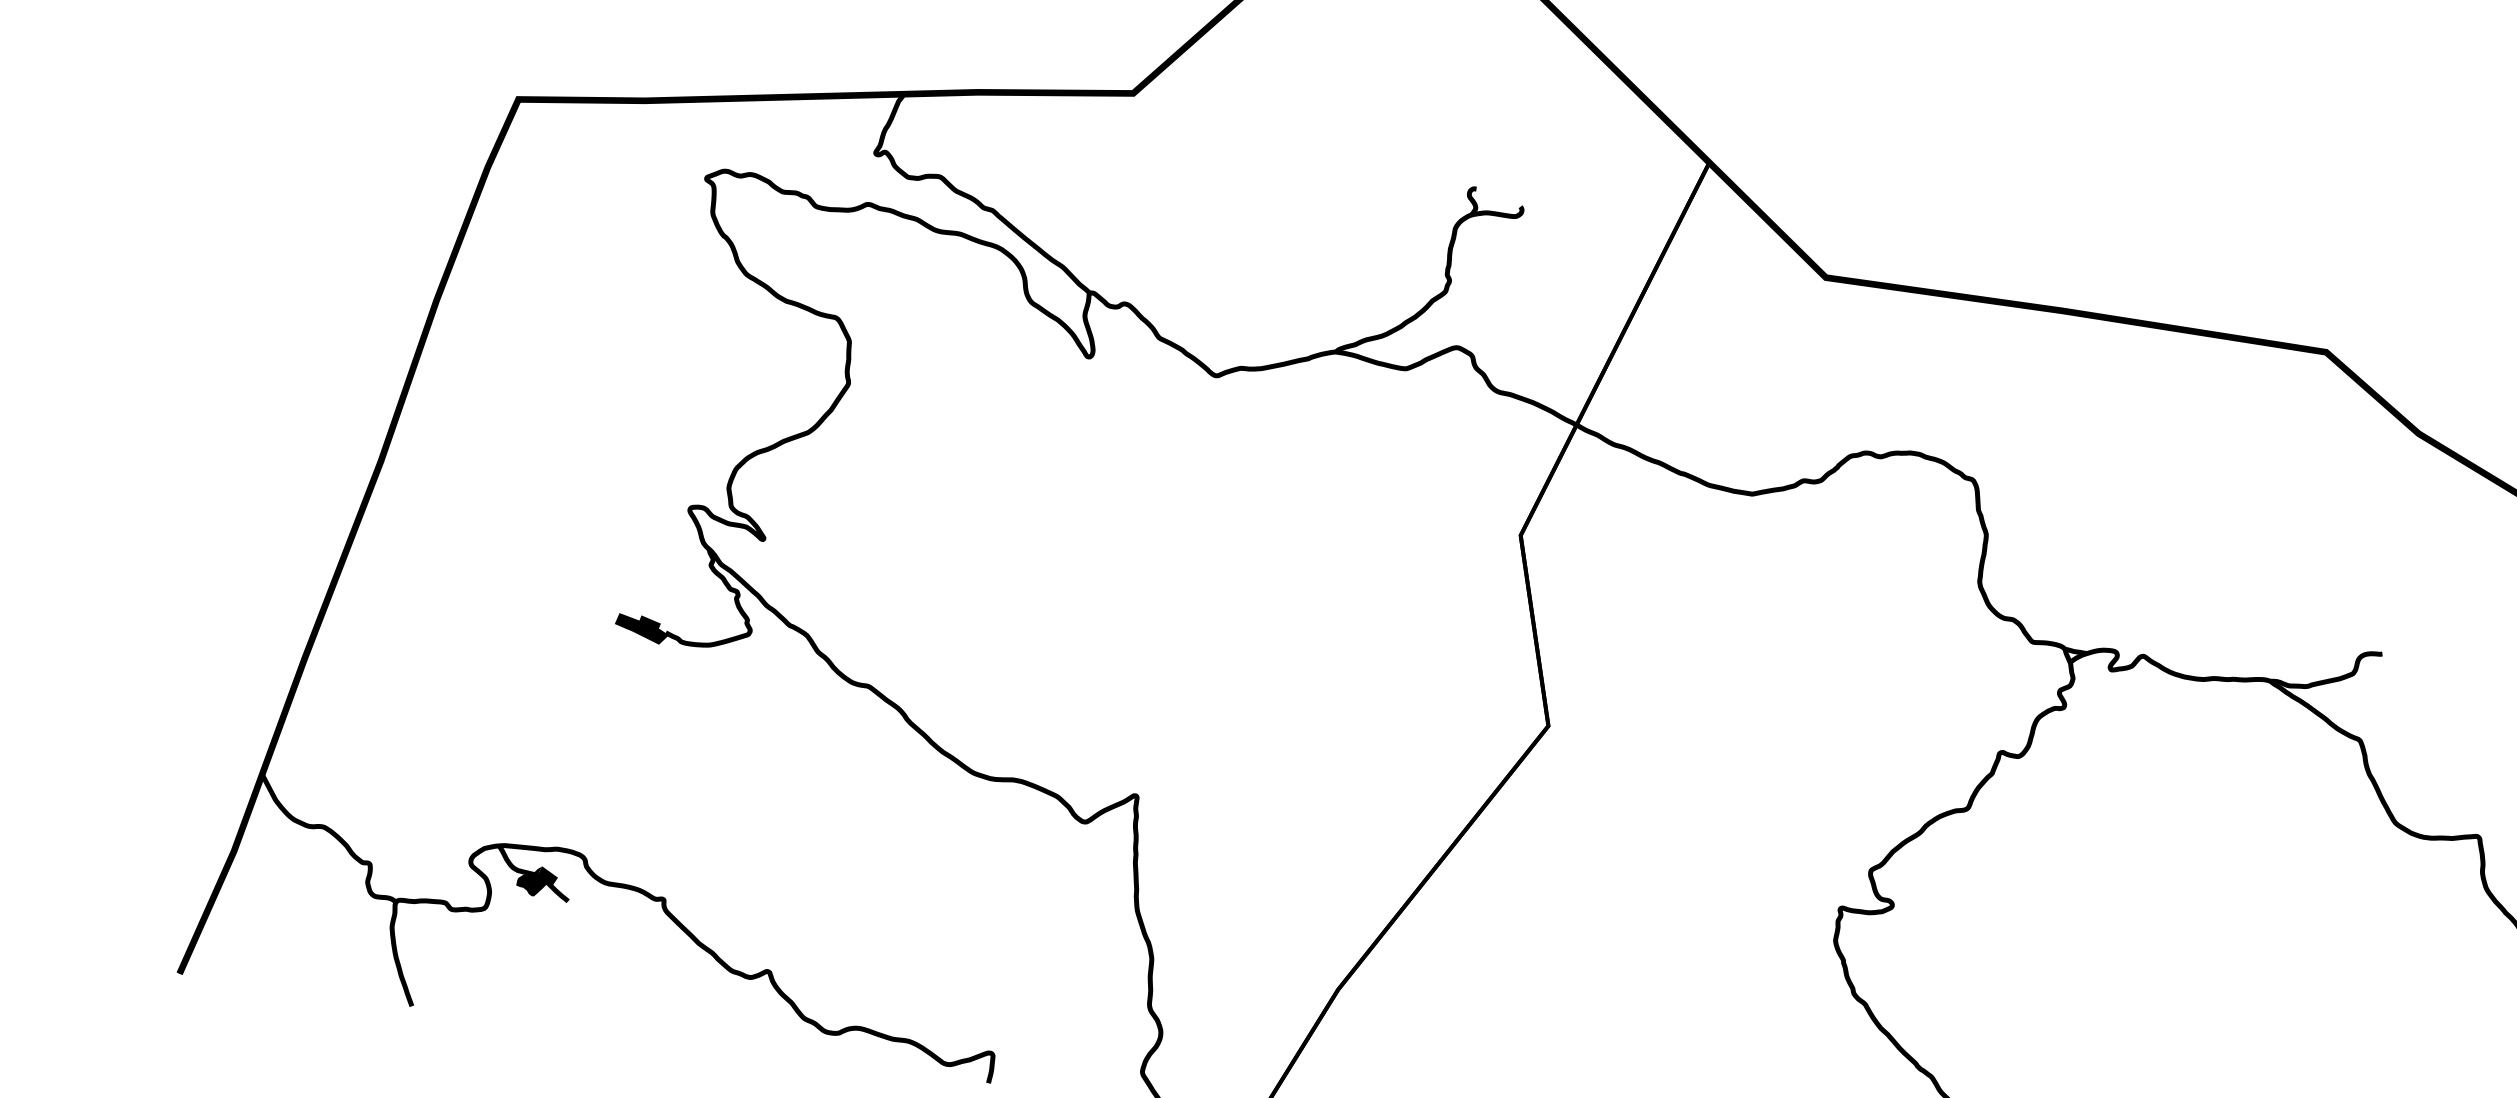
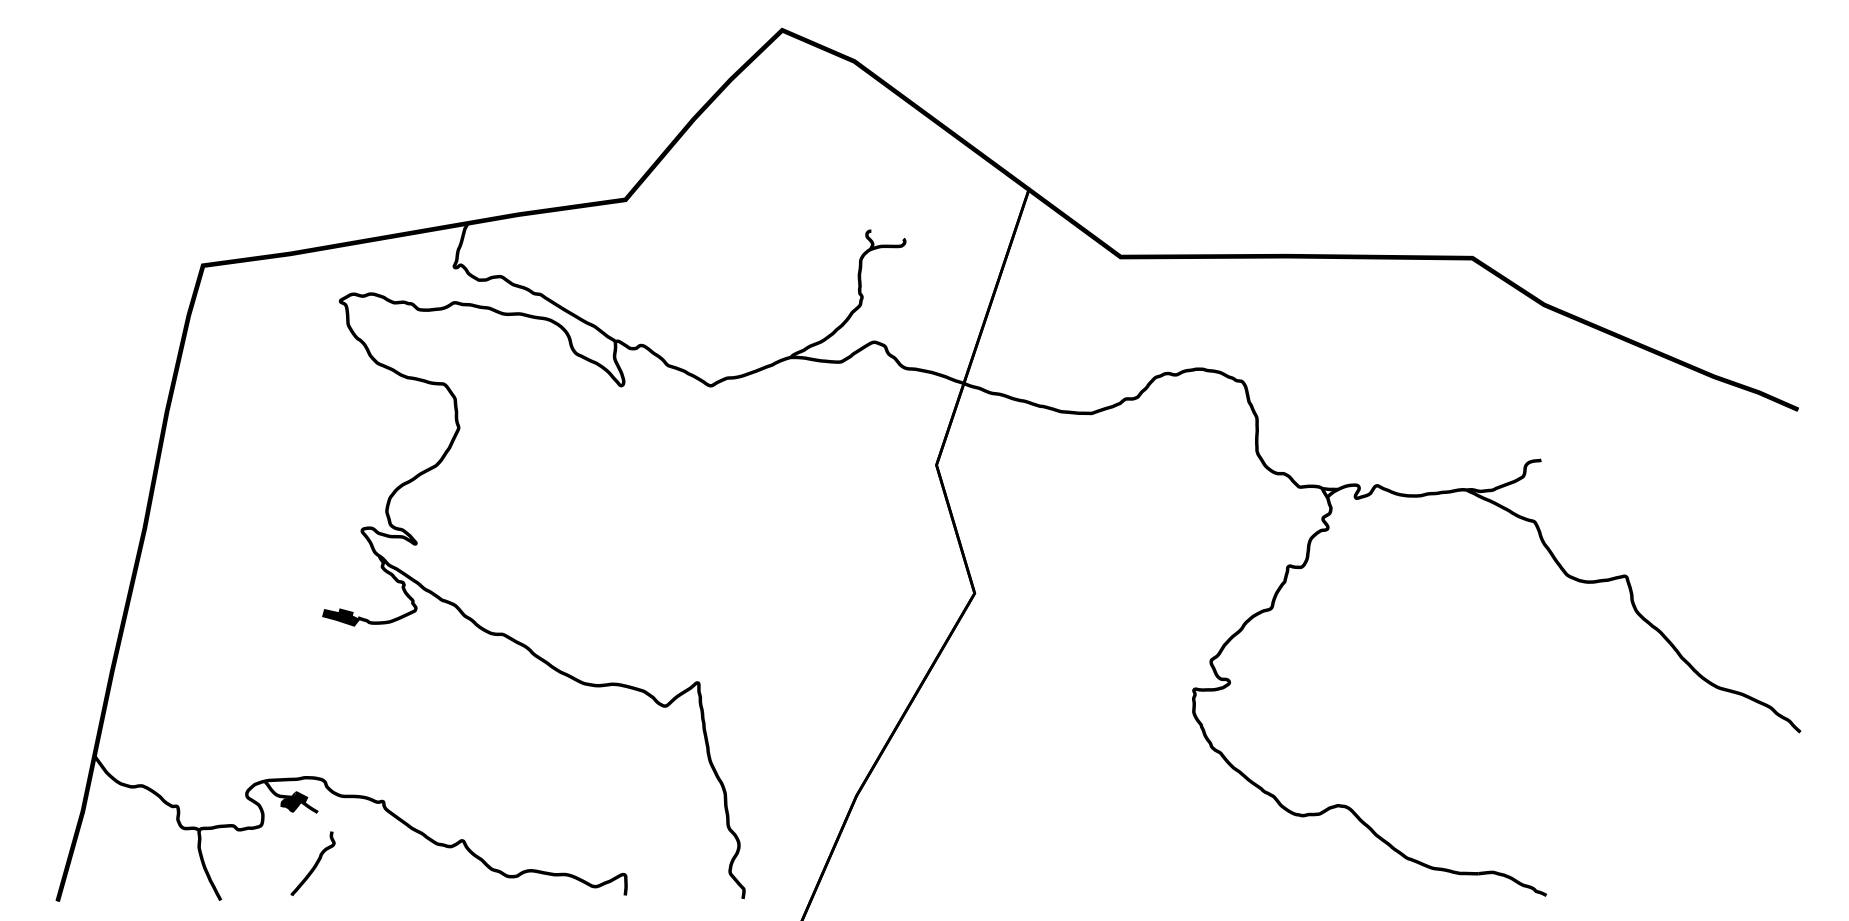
curve: (552, 974) -> (314, 864), added

